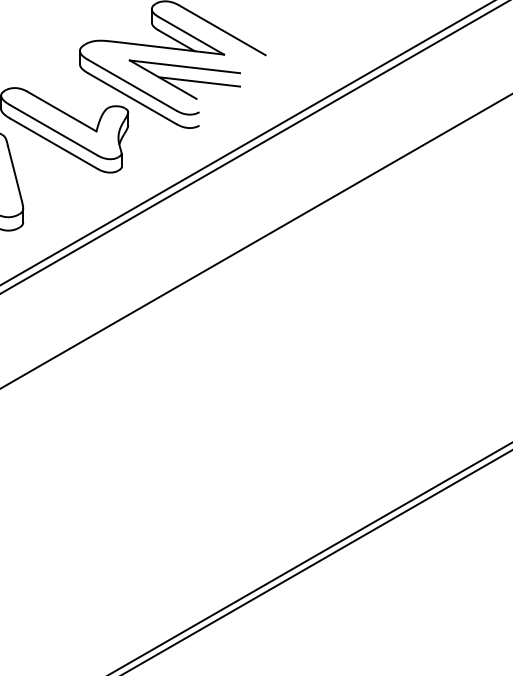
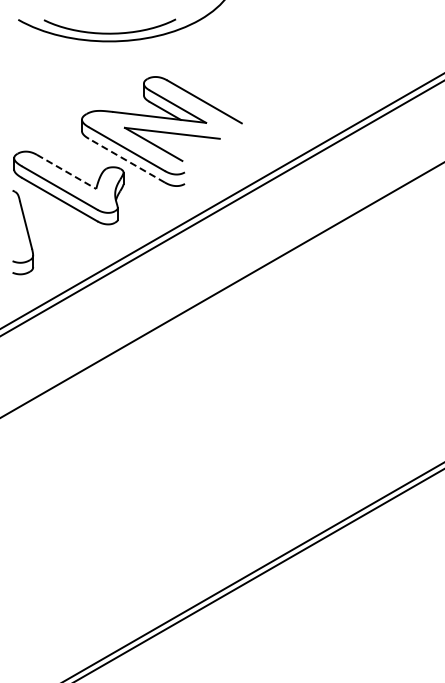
line: (199, 82) -> (184, 146), removed
line: (131, 98) -> (126, 160), solid -> dashed
line: (63, 112) -> (67, 172), solid -> dashed

